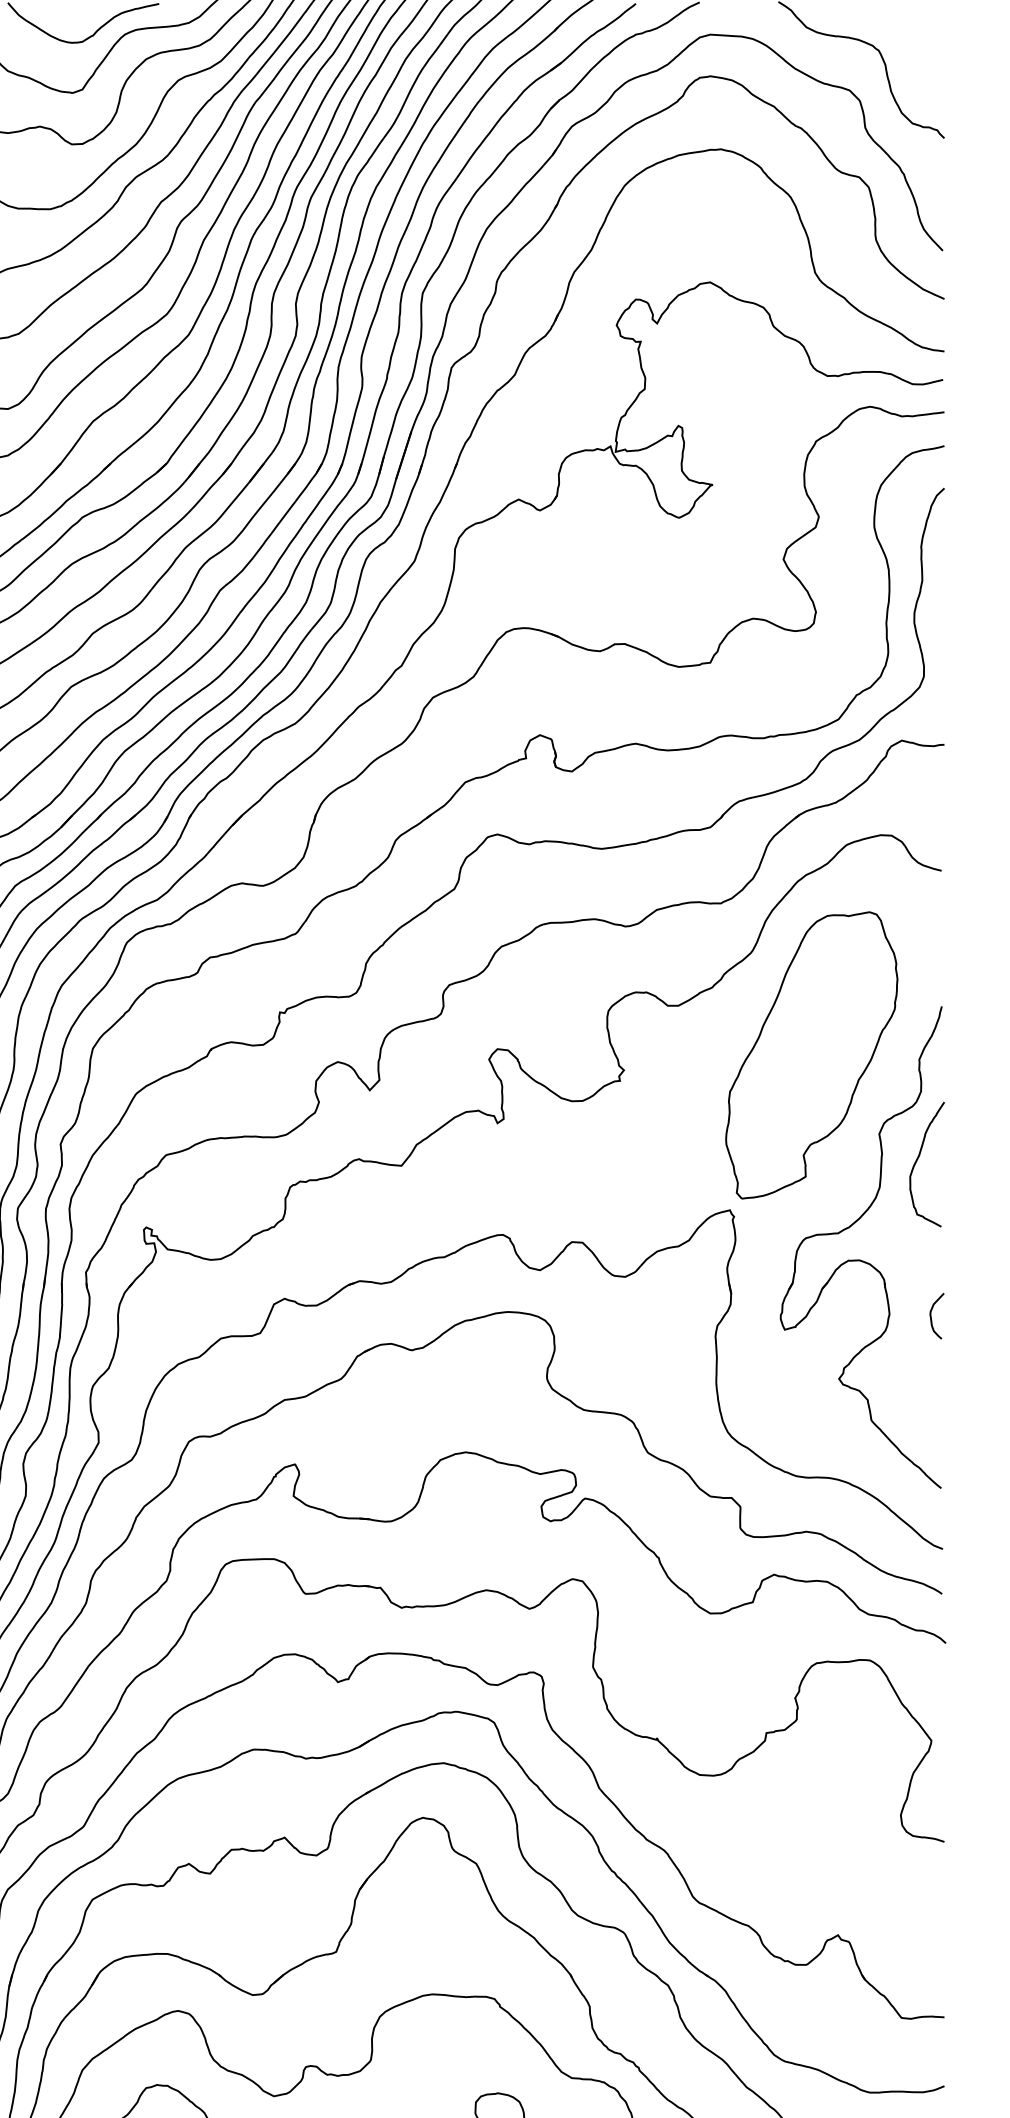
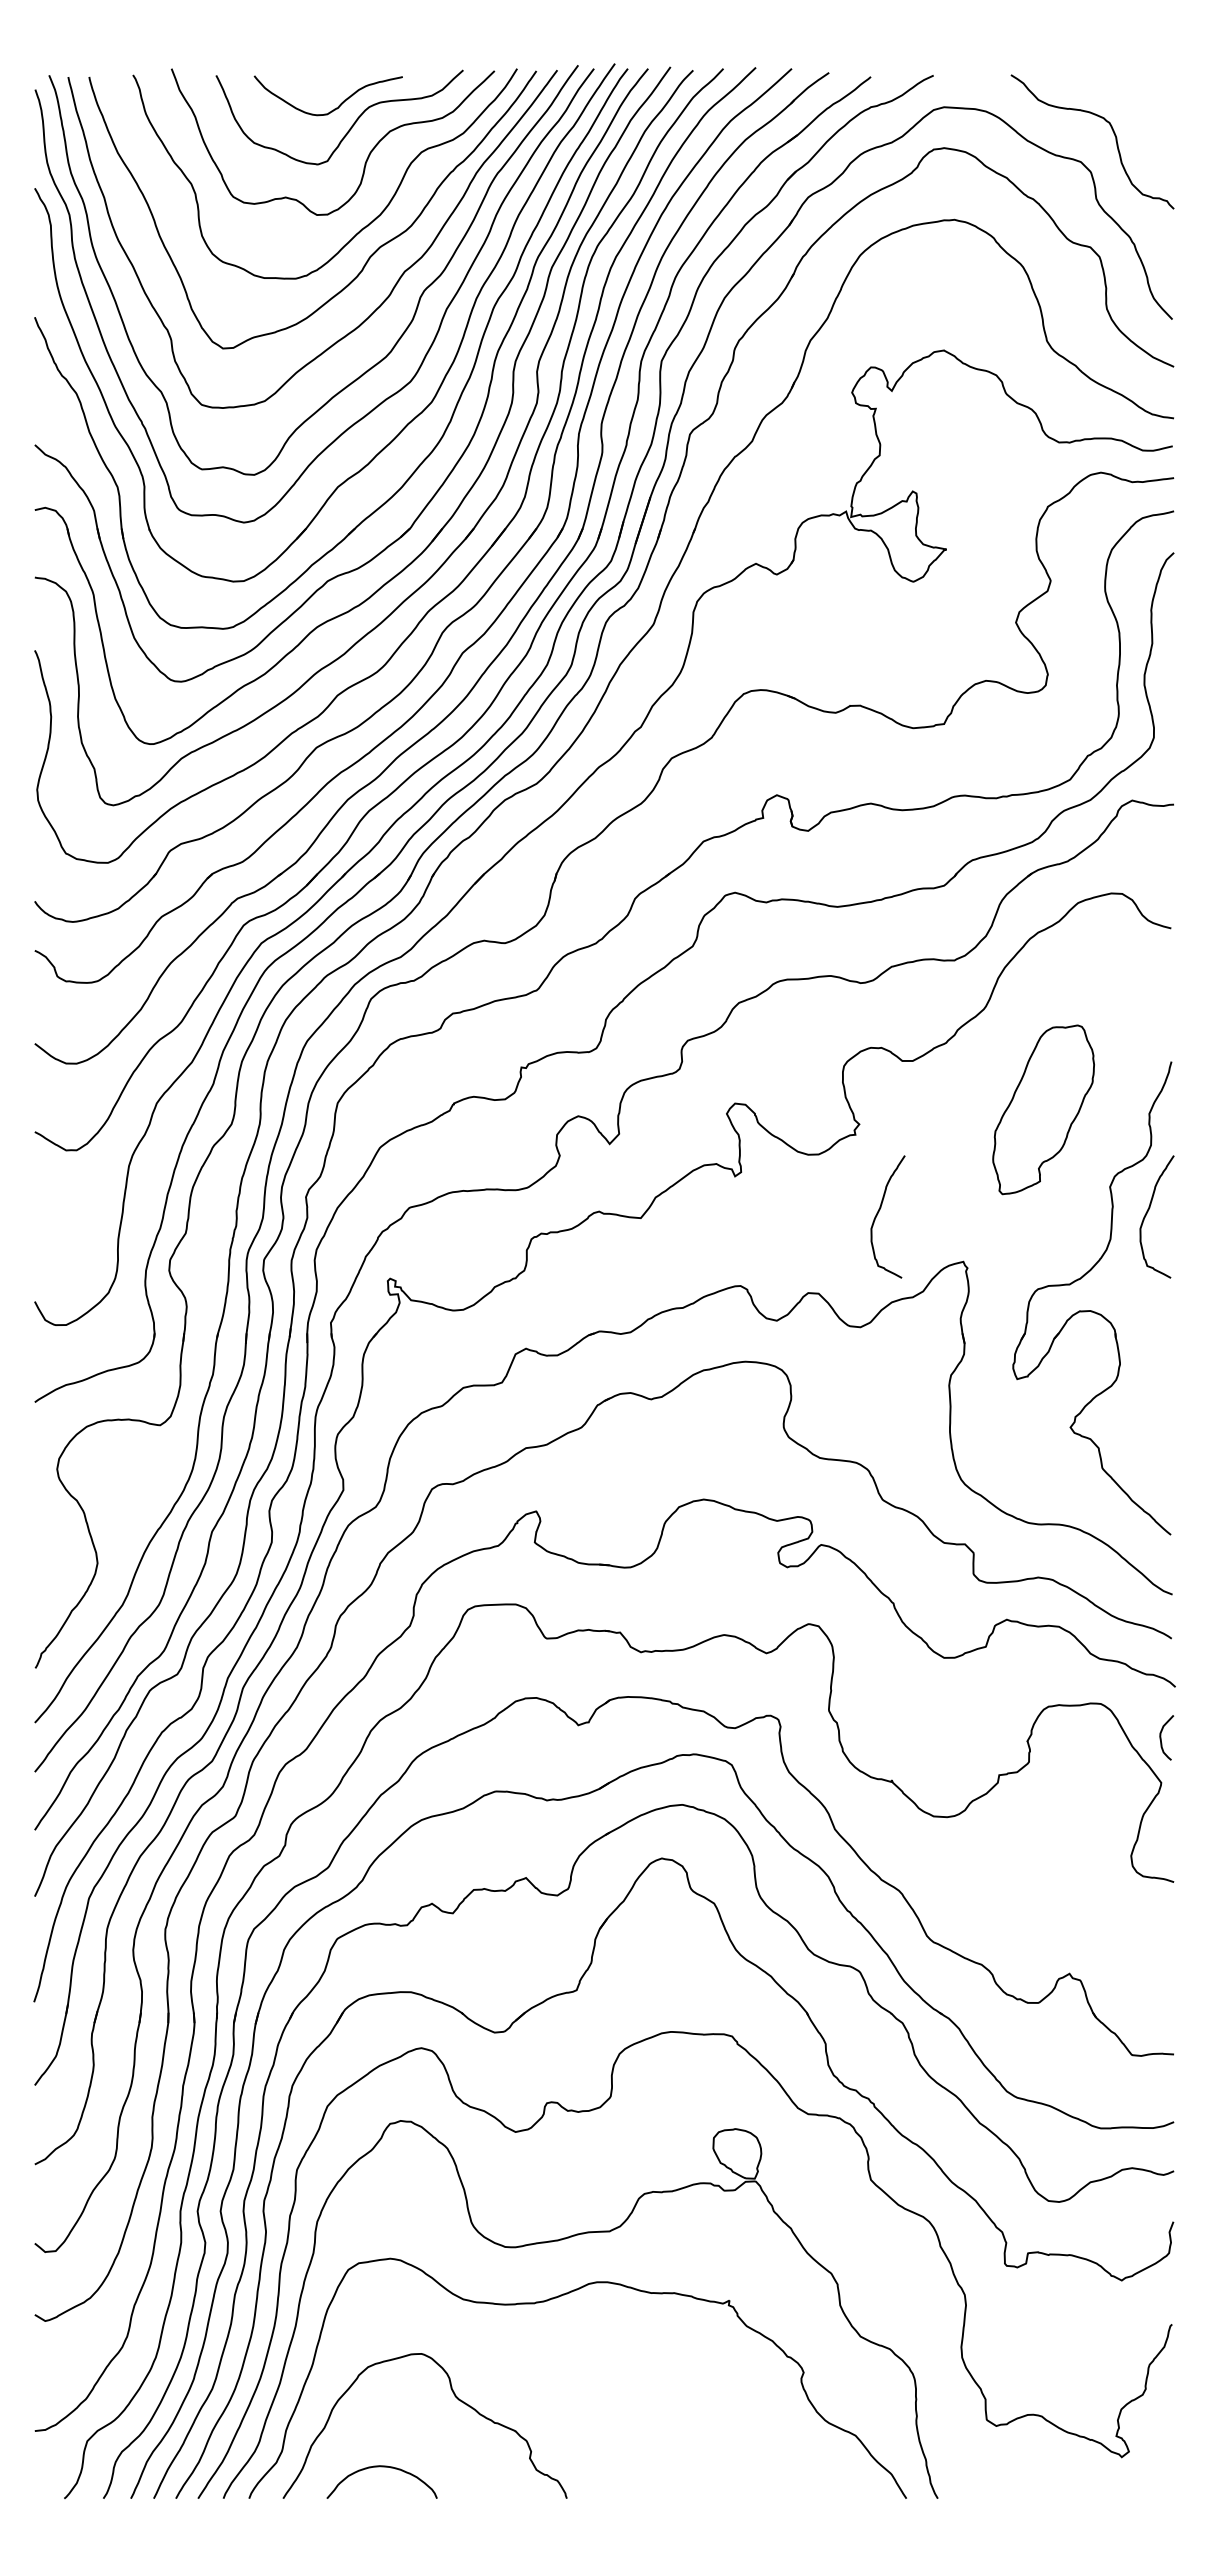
part: (811, 1055) -> (1043, 1109), size x0.6
curve: (644, 1159) -> (879, 1211), added
curve: (931, 1315) -> (1161, 1737), moved

